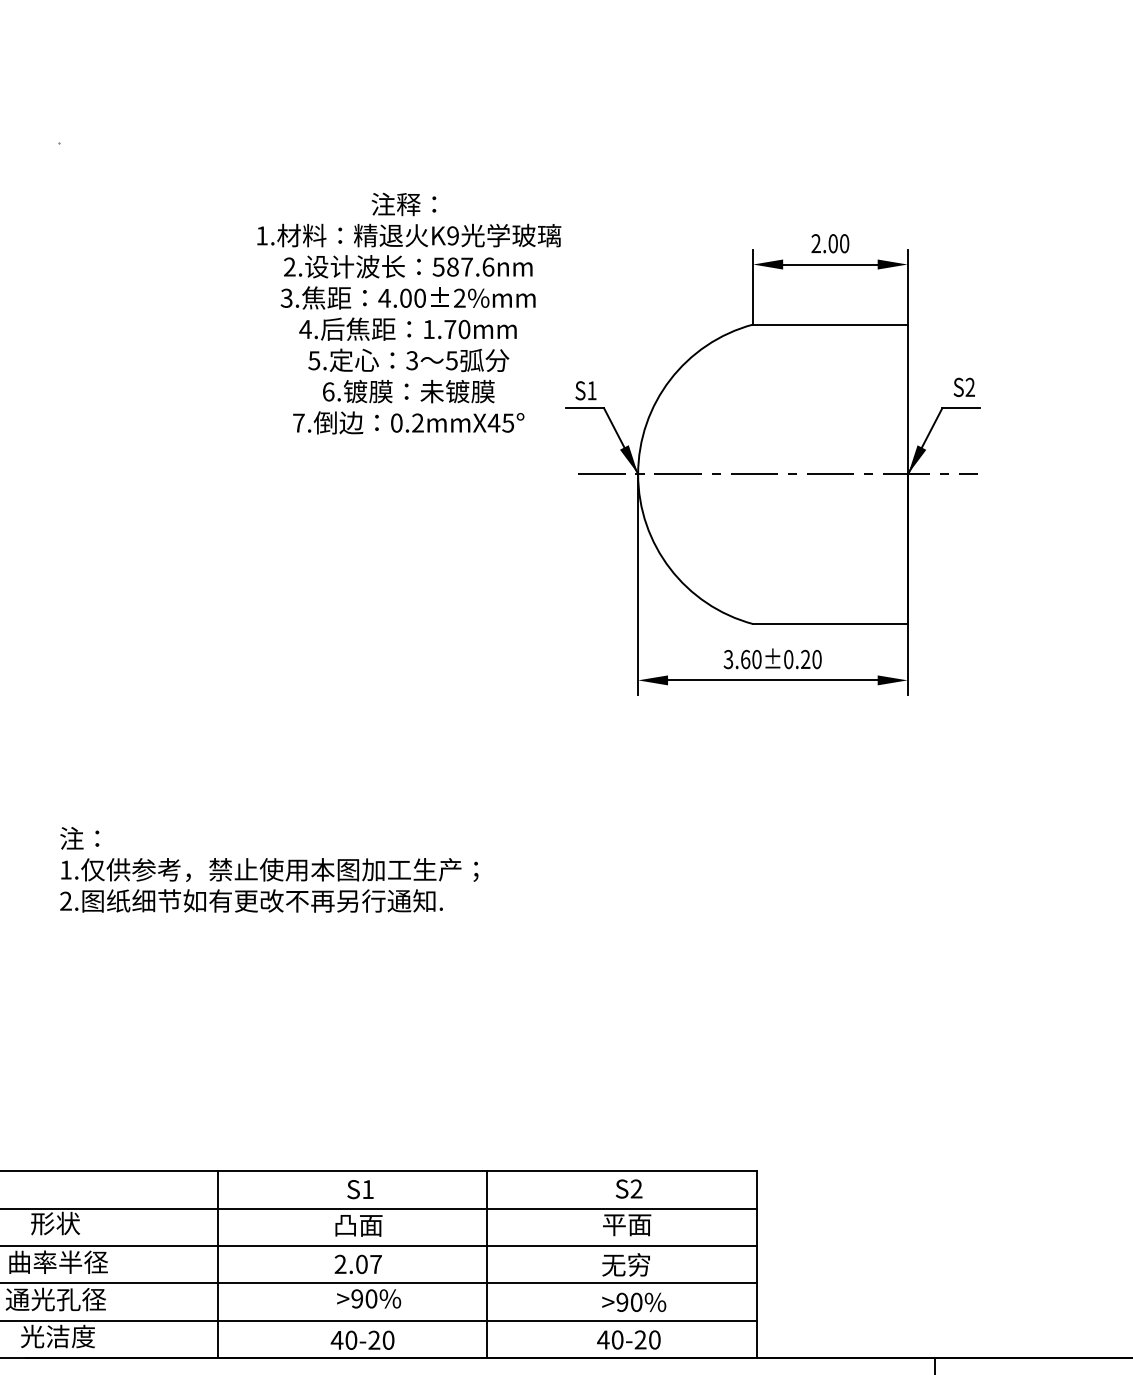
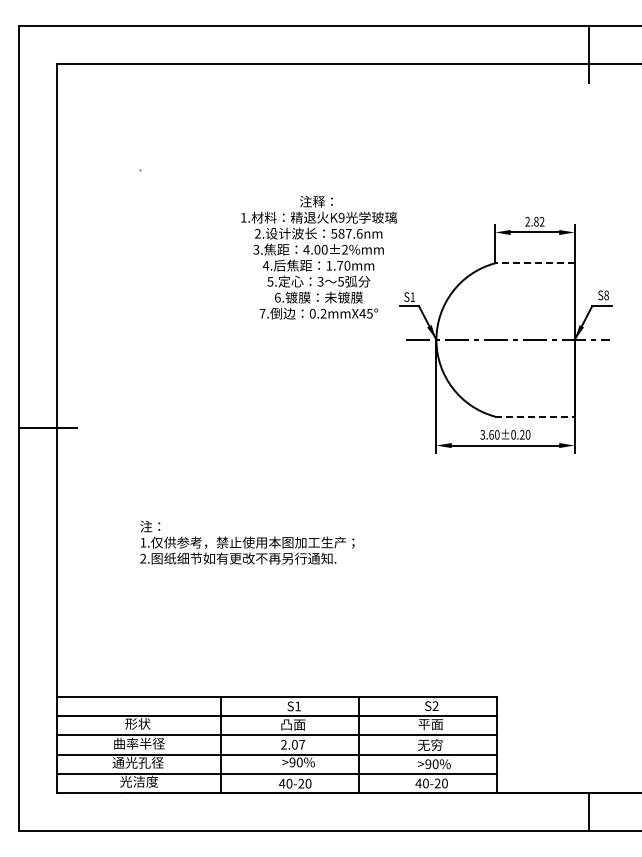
text: (839, 243) -> (539, 221), 2.00 -> 2.82
line: (829, 325) -> (534, 263), solid -> dashed
text: (970, 387) -> (606, 295), S2 -> S8
line: (829, 623) -> (534, 416), solid -> dashed

